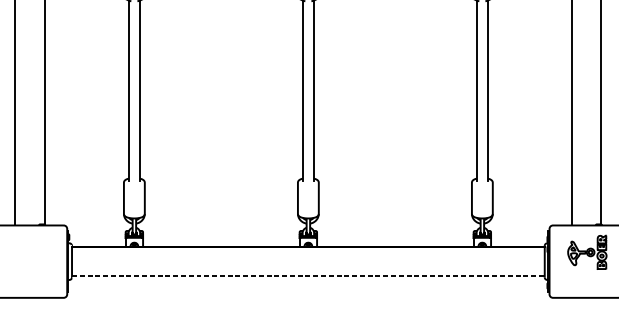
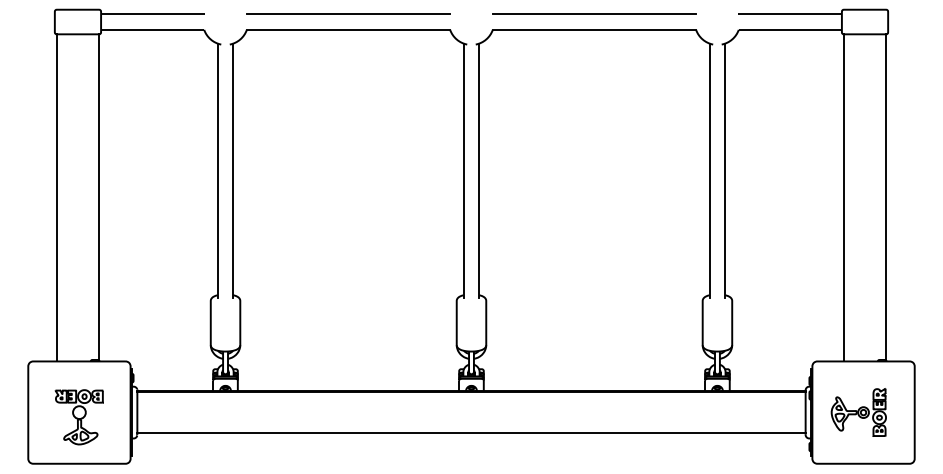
part: (587, 252) -> (858, 412), moved
part: (30, 265) -> (78, 417), added
line: (308, 276) -> (471, 433), dashed -> solid

